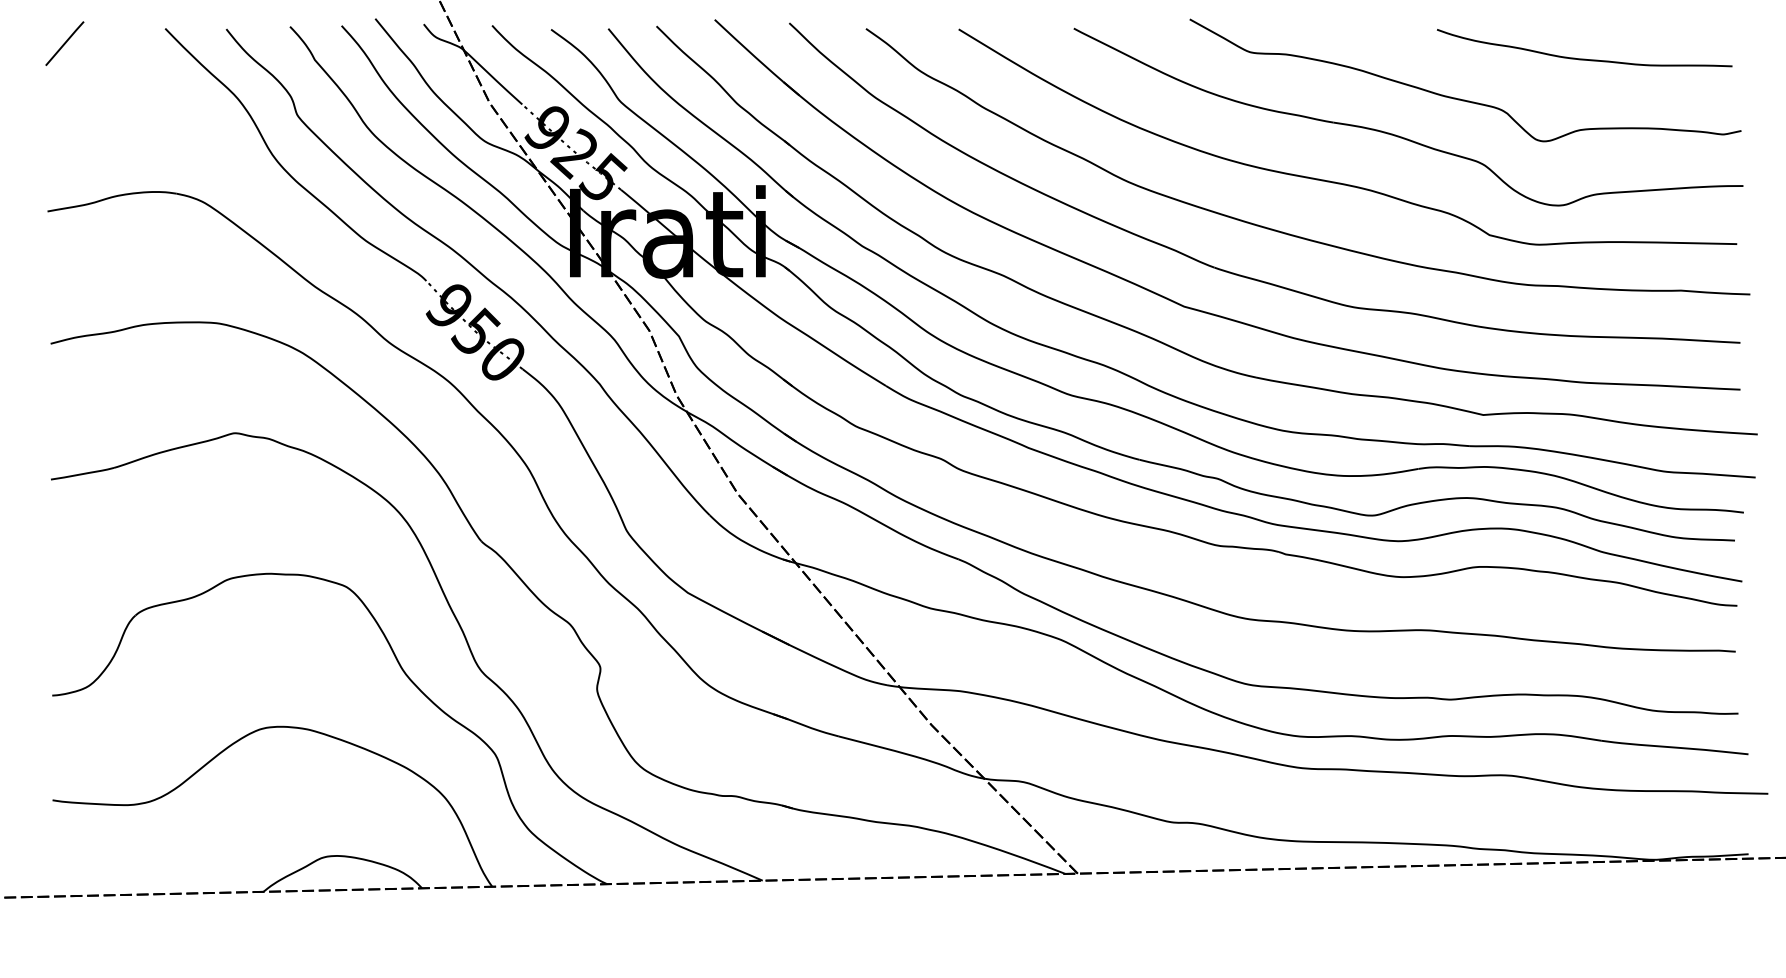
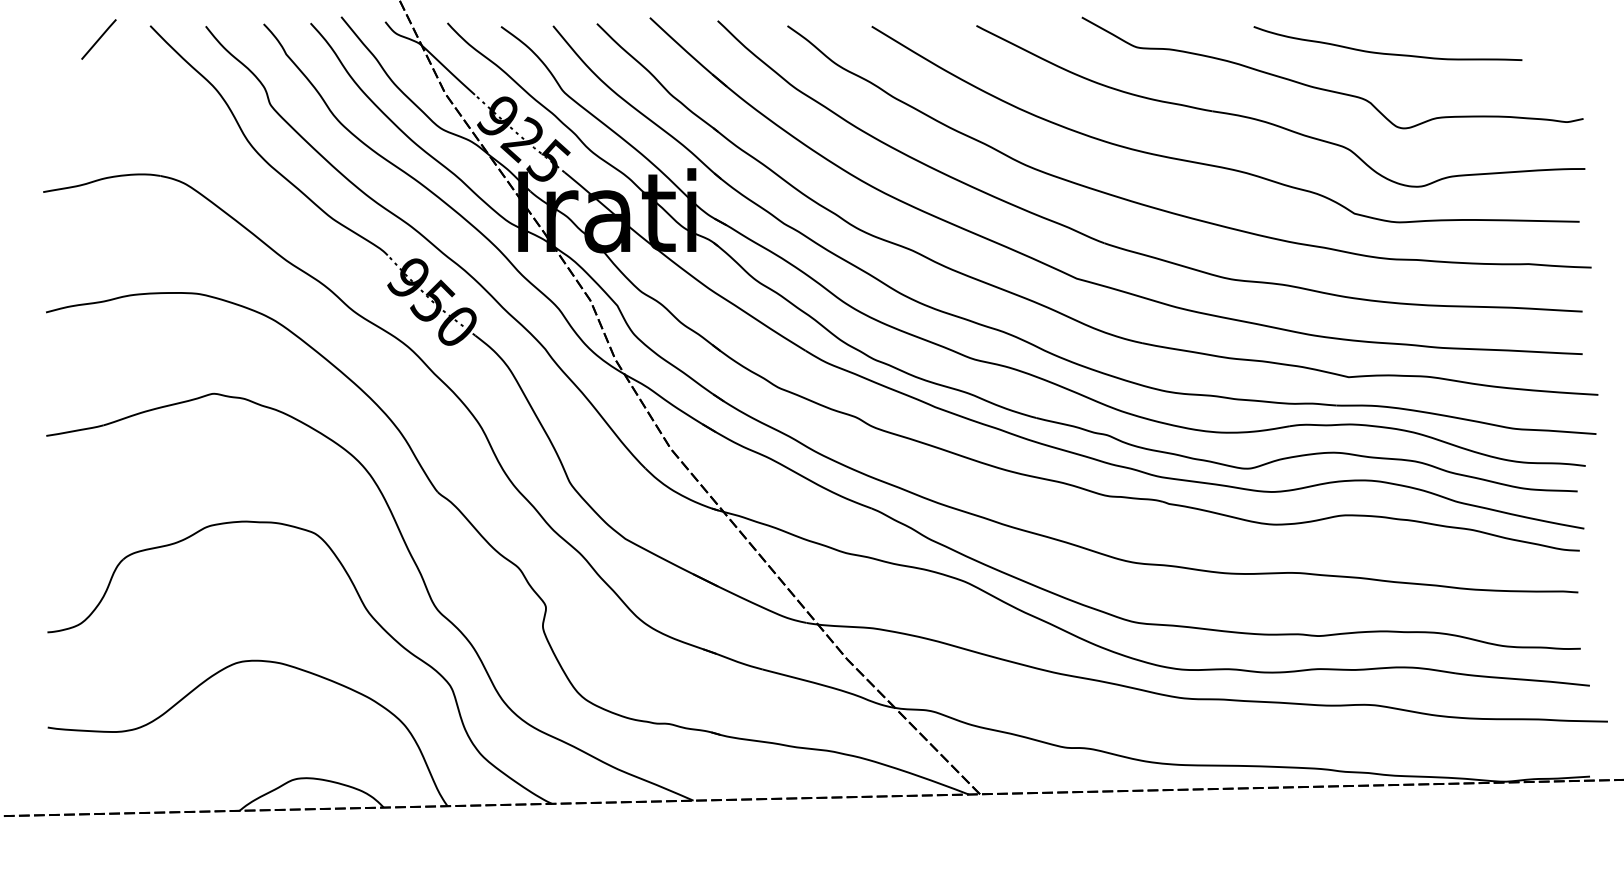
line: (64, 43) -> (98, 39), moved
curve: (1579, 57) -> (1383, 52), moved

